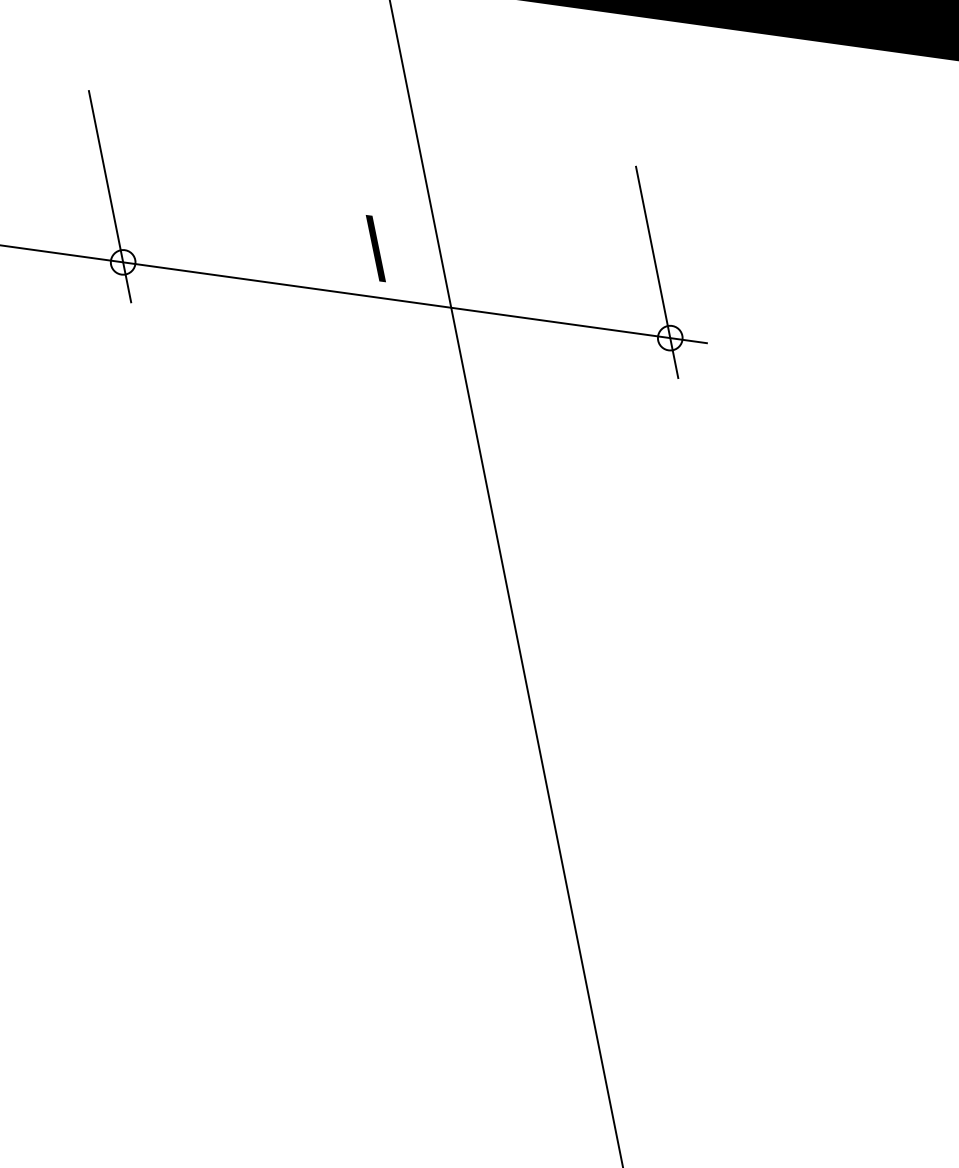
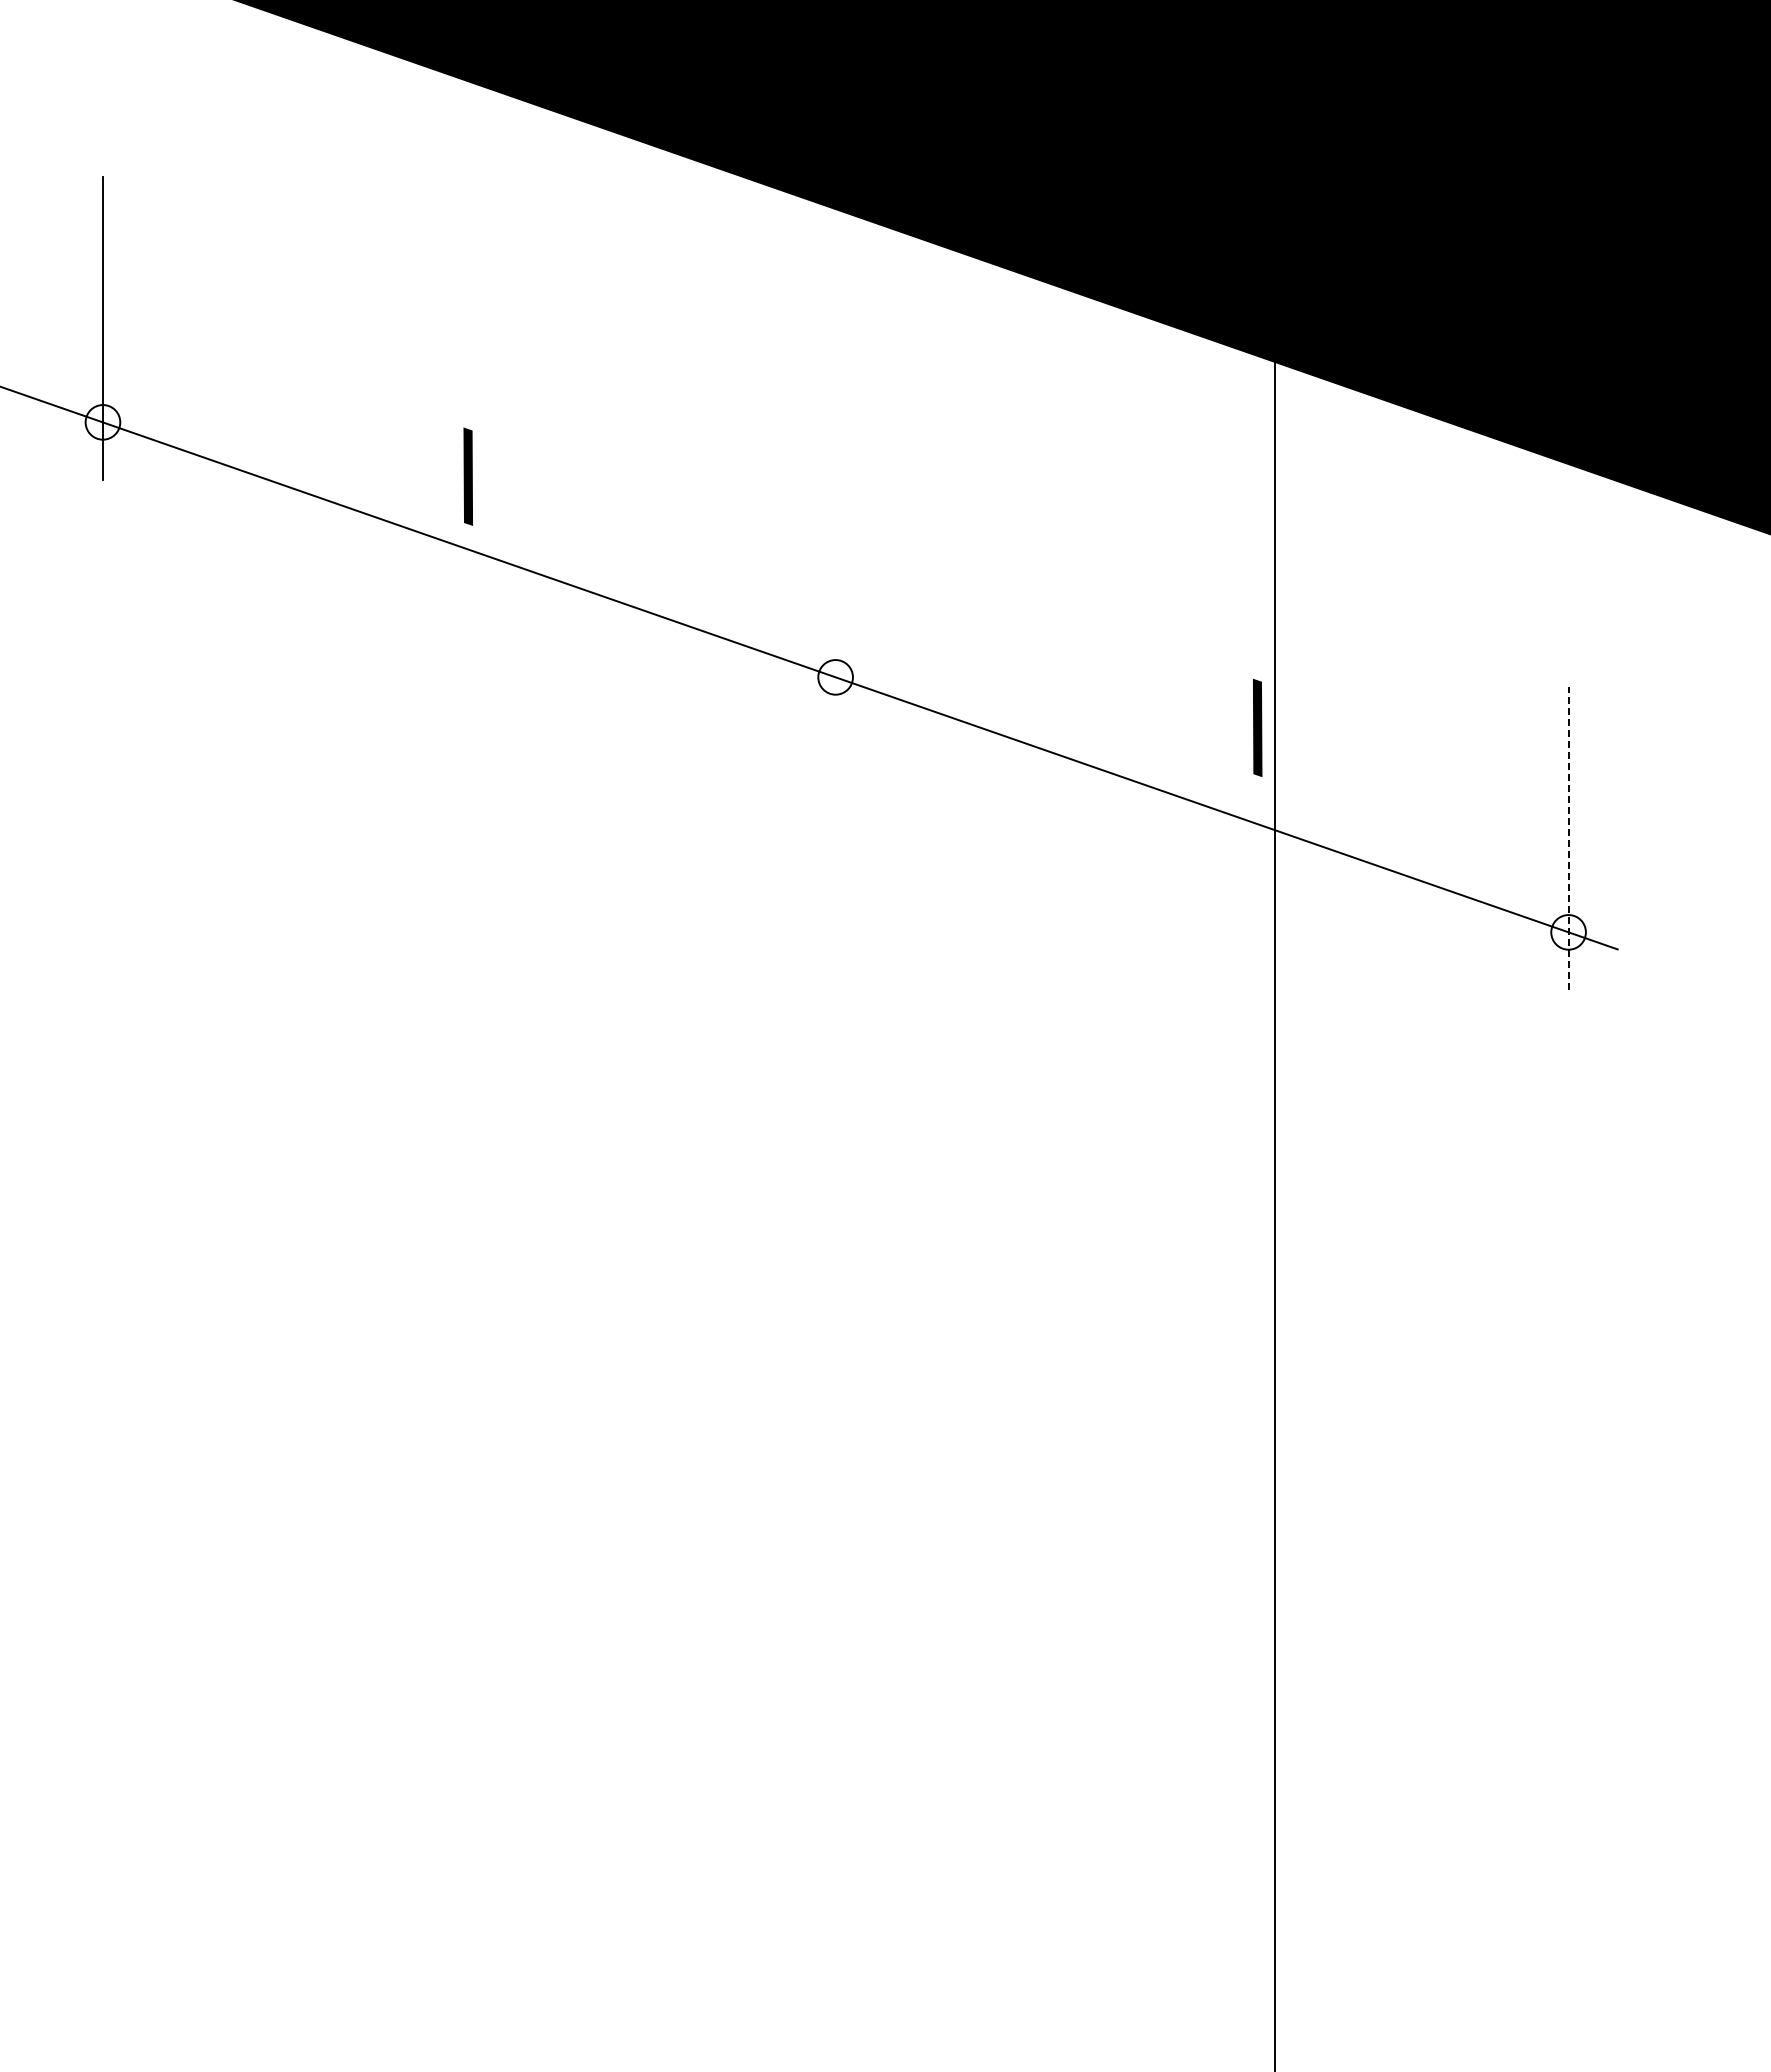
line: (109, 196) -> (835, 582), removed
text: (375, 248) -> (1257, 727), moved
line: (656, 271) -> (1568, 837), solid -> dashed

